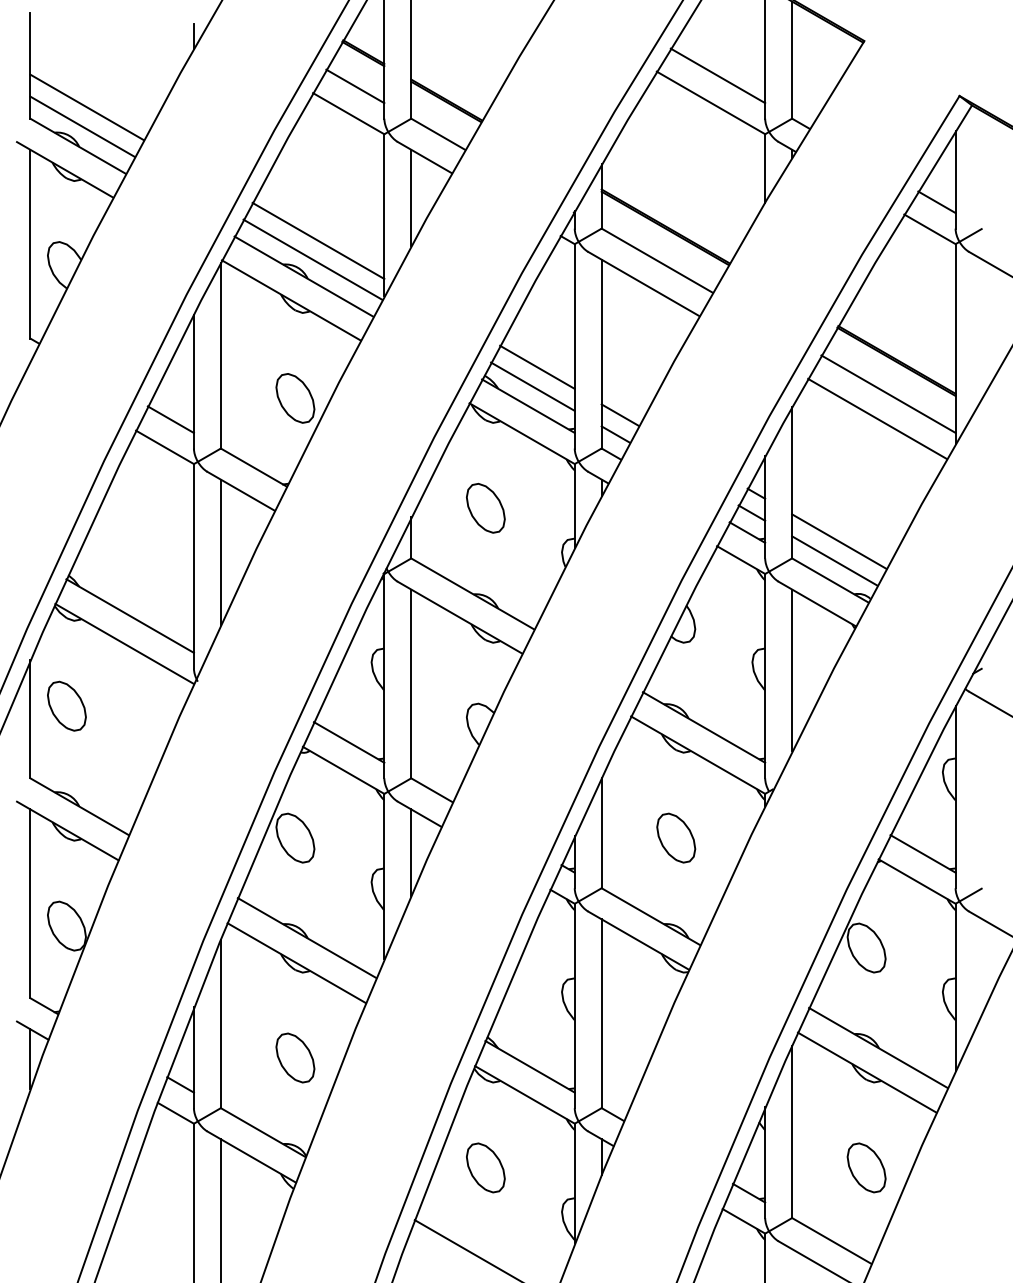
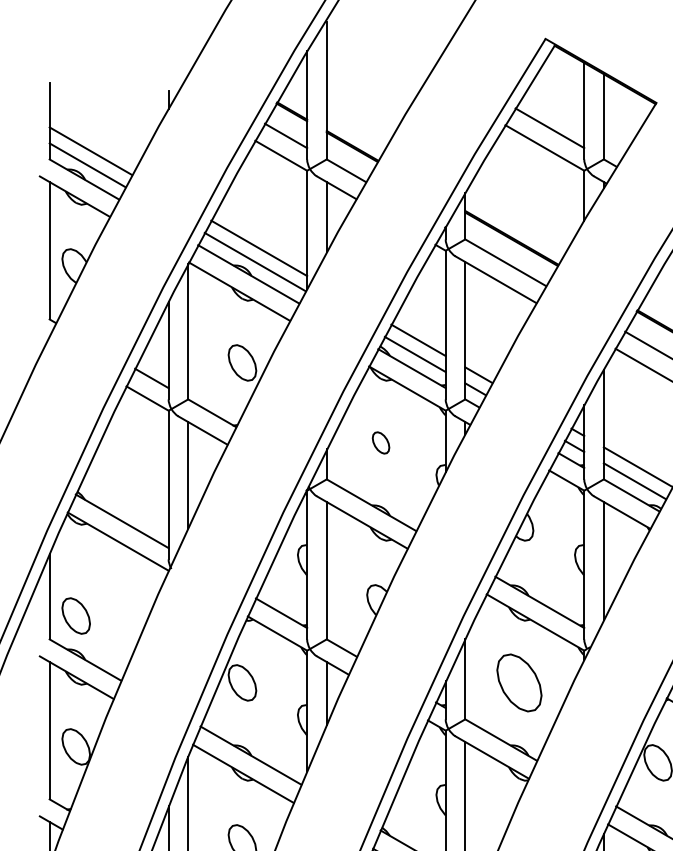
part: (485, 508) -> (380, 443), size x0.6
part: (66, 705) -> (75, 615), moved
part: (676, 837) -> (519, 682), size x1.6

